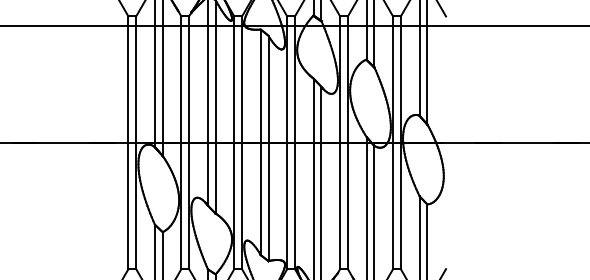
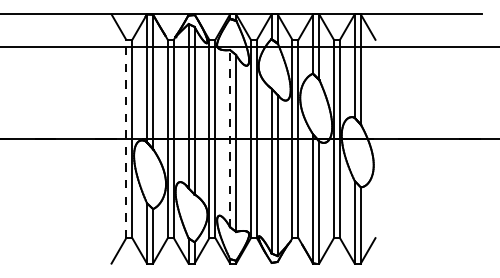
line: (128, 142) -> (126, 138), solid -> dashed
line: (261, 142) -> (230, 138), solid -> dashed

